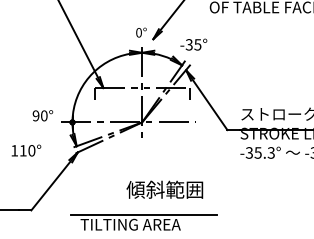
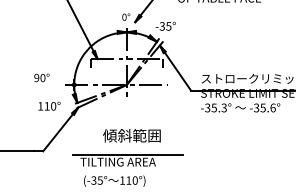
text: (42, 115) -> (41, 77), moved
text: (26, 149) -> (49, 105), moved
text: (164, 189) -> (131, 135), moved

